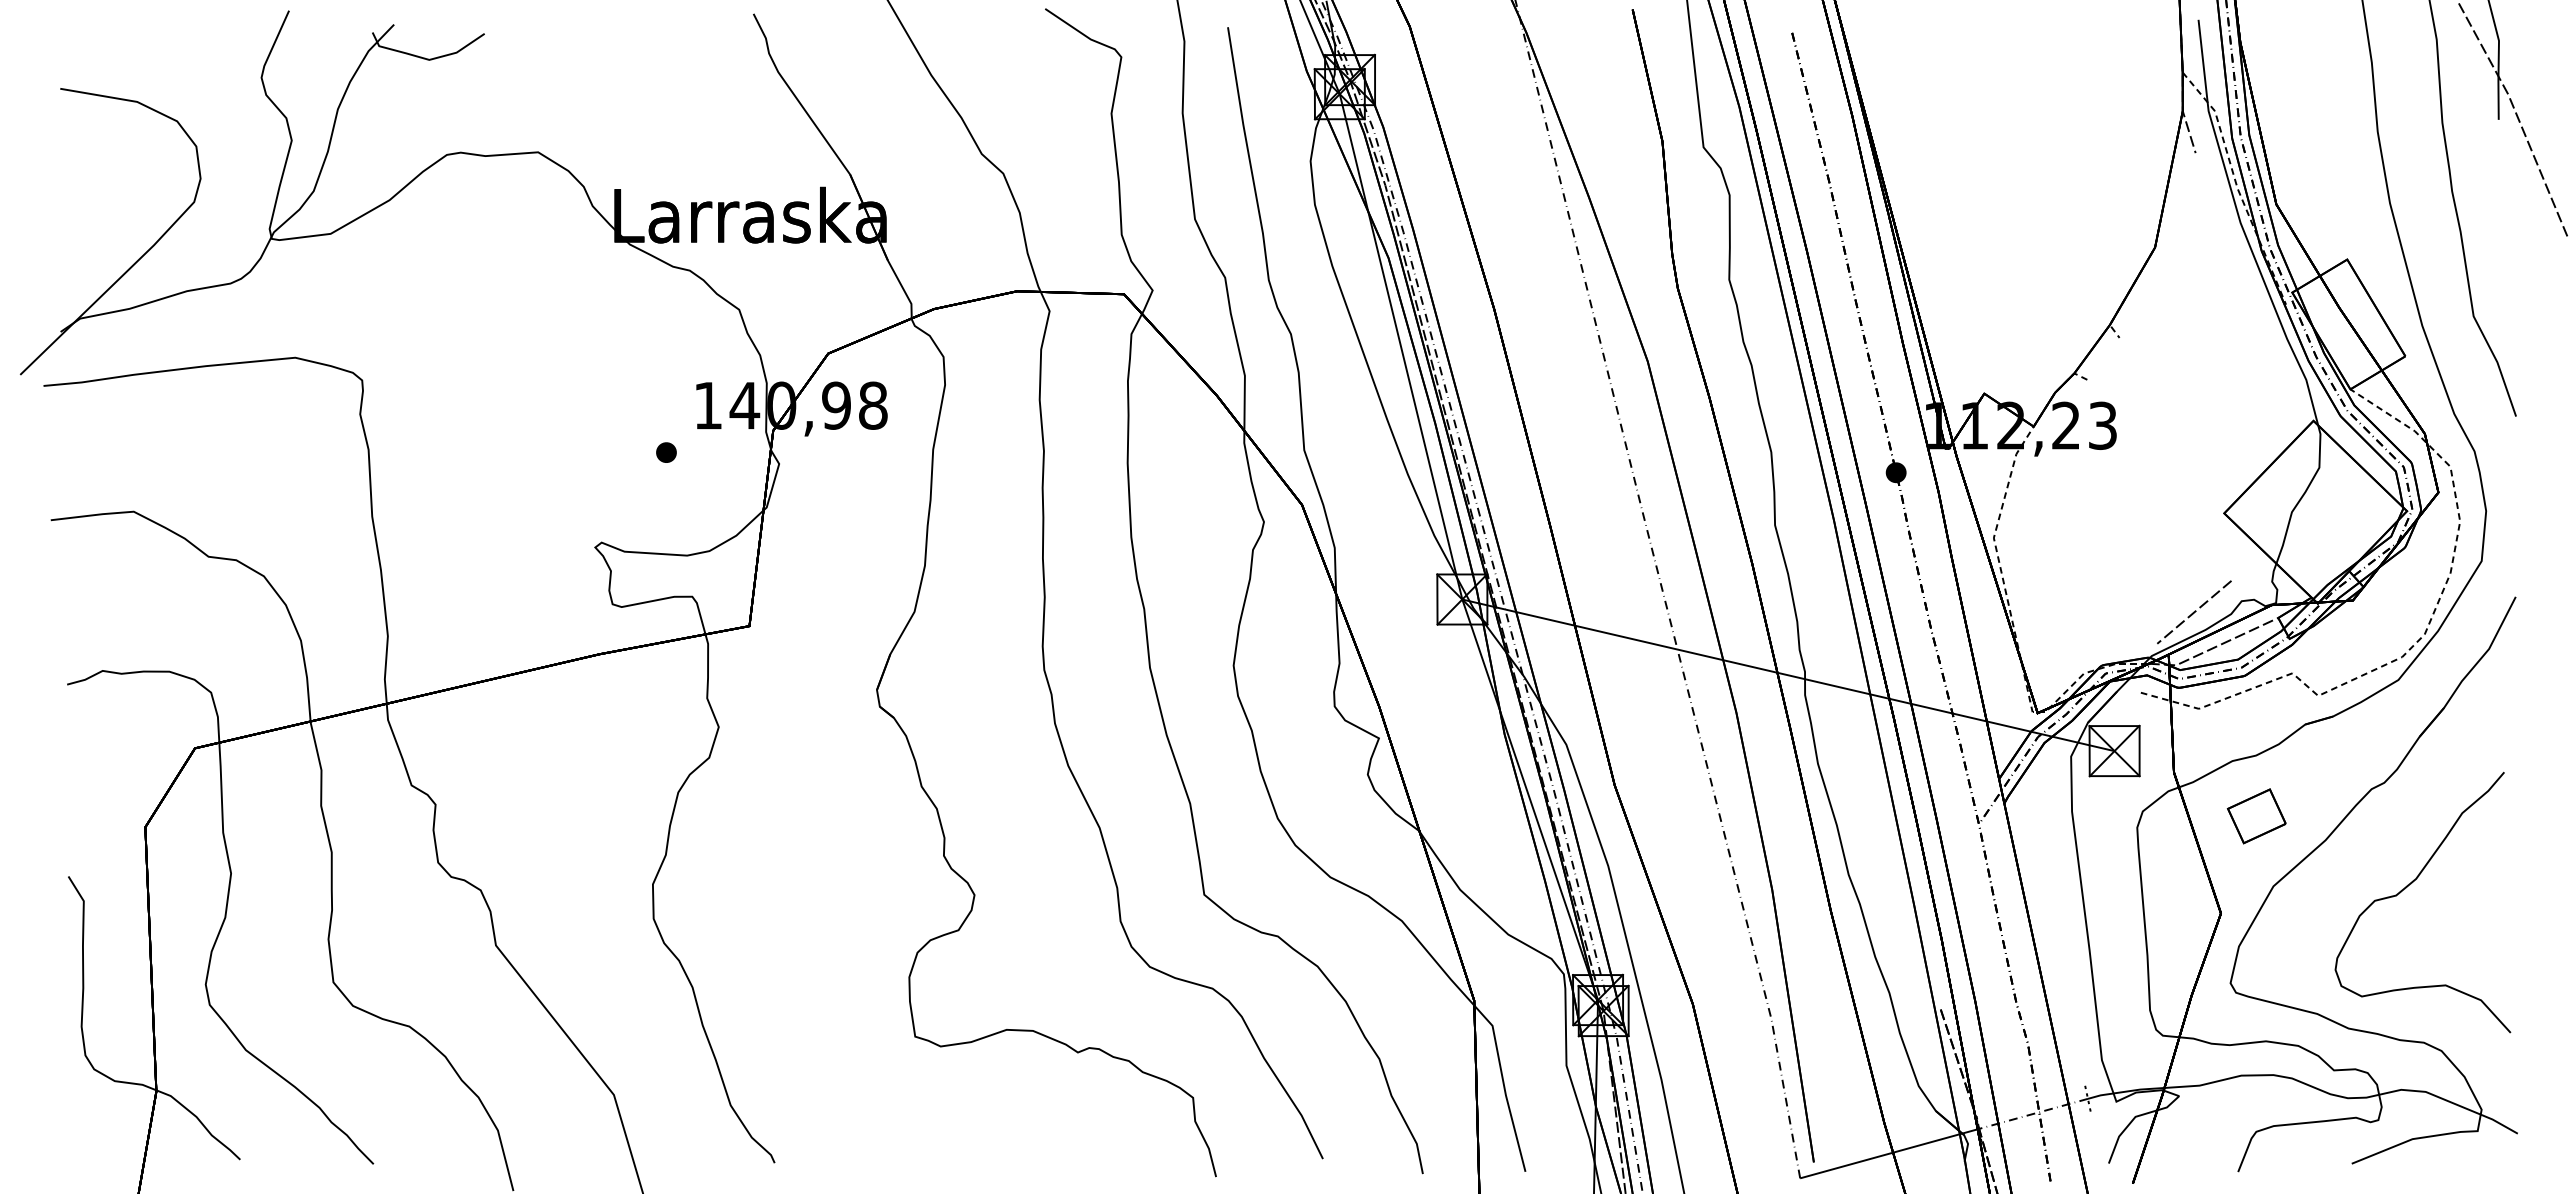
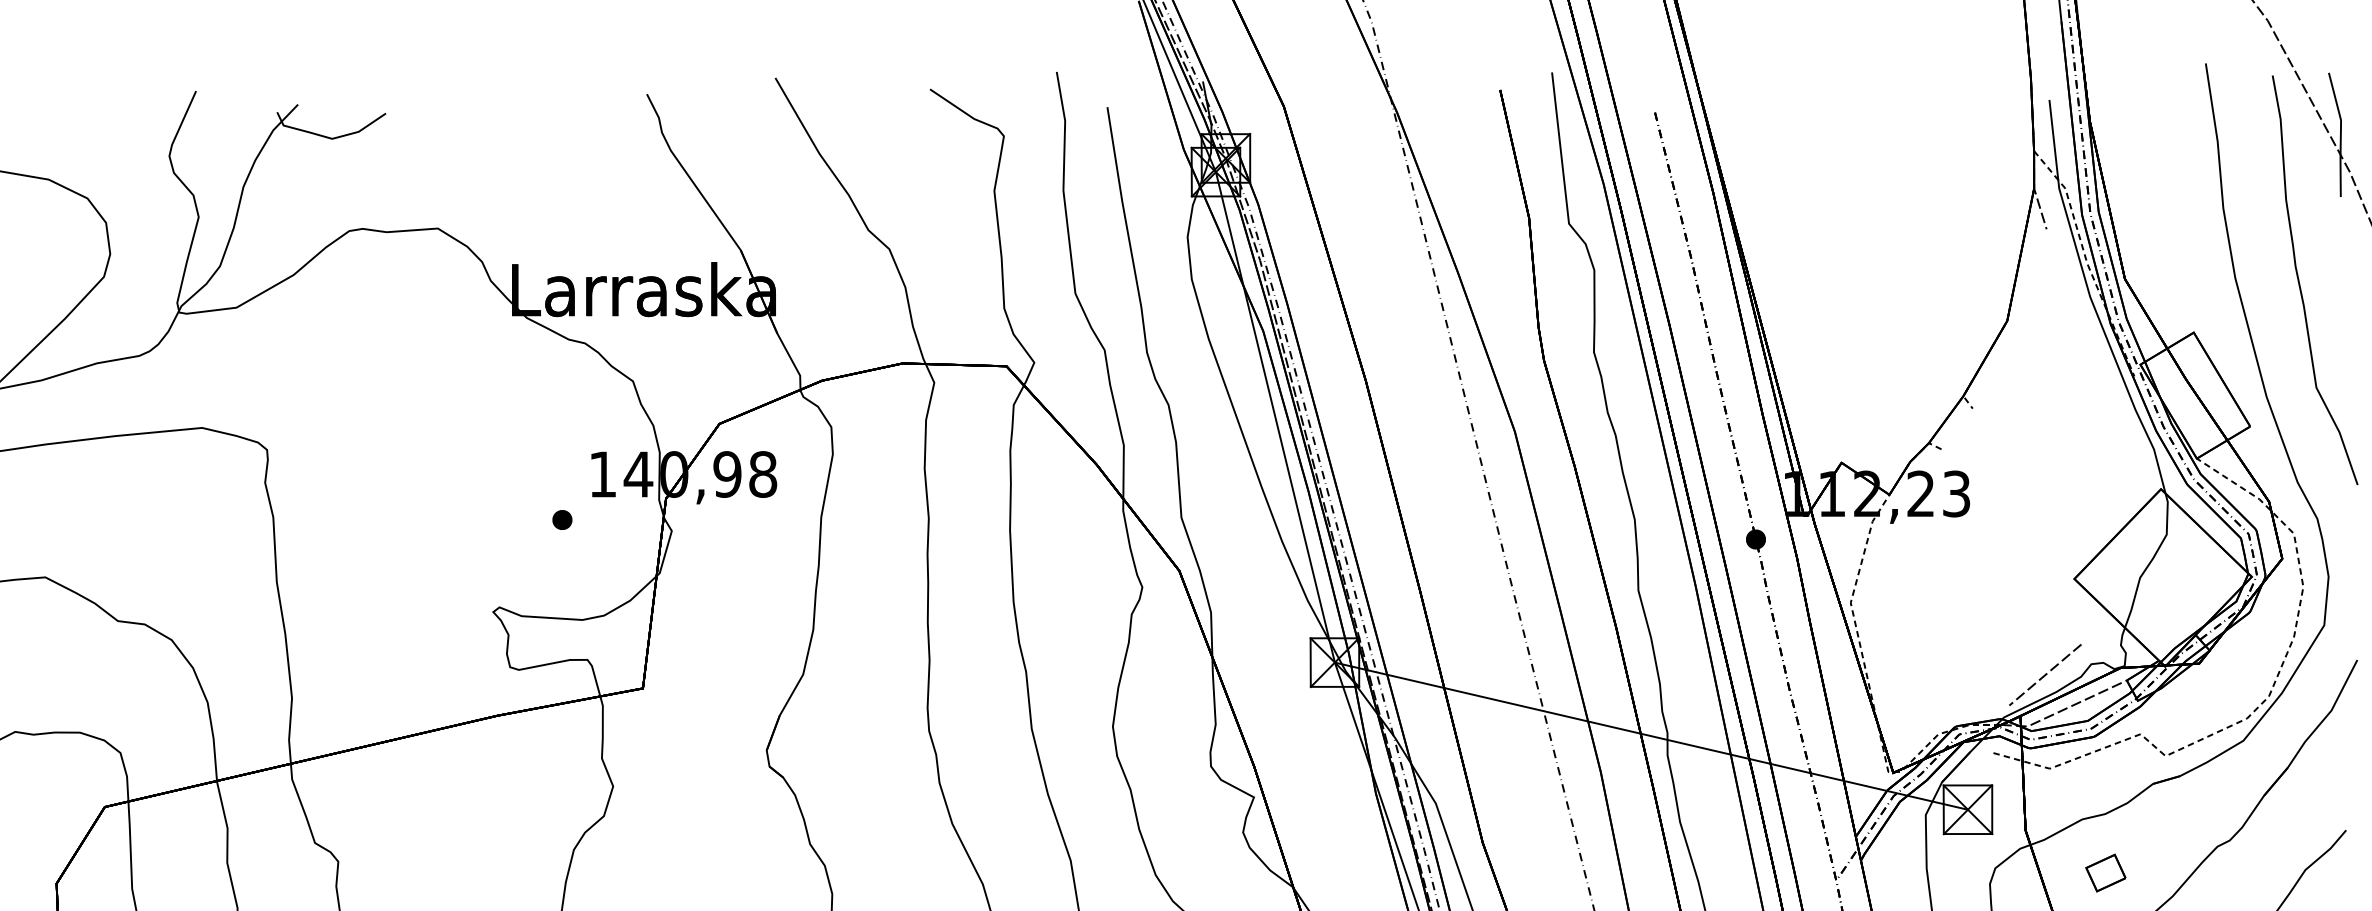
part: (2256, 816) -> (2105, 873), size x0.7

